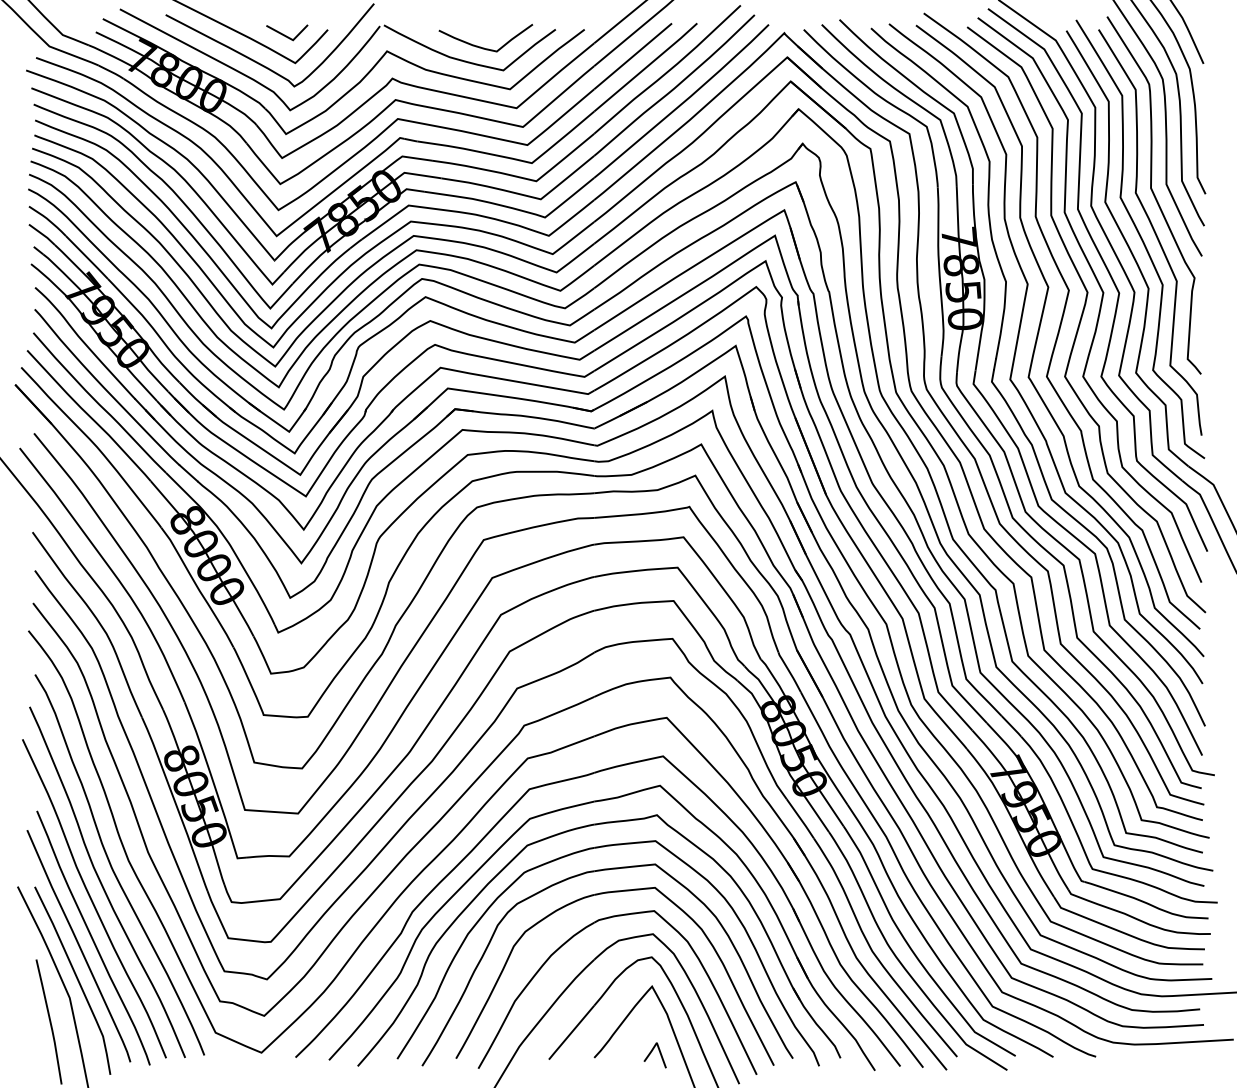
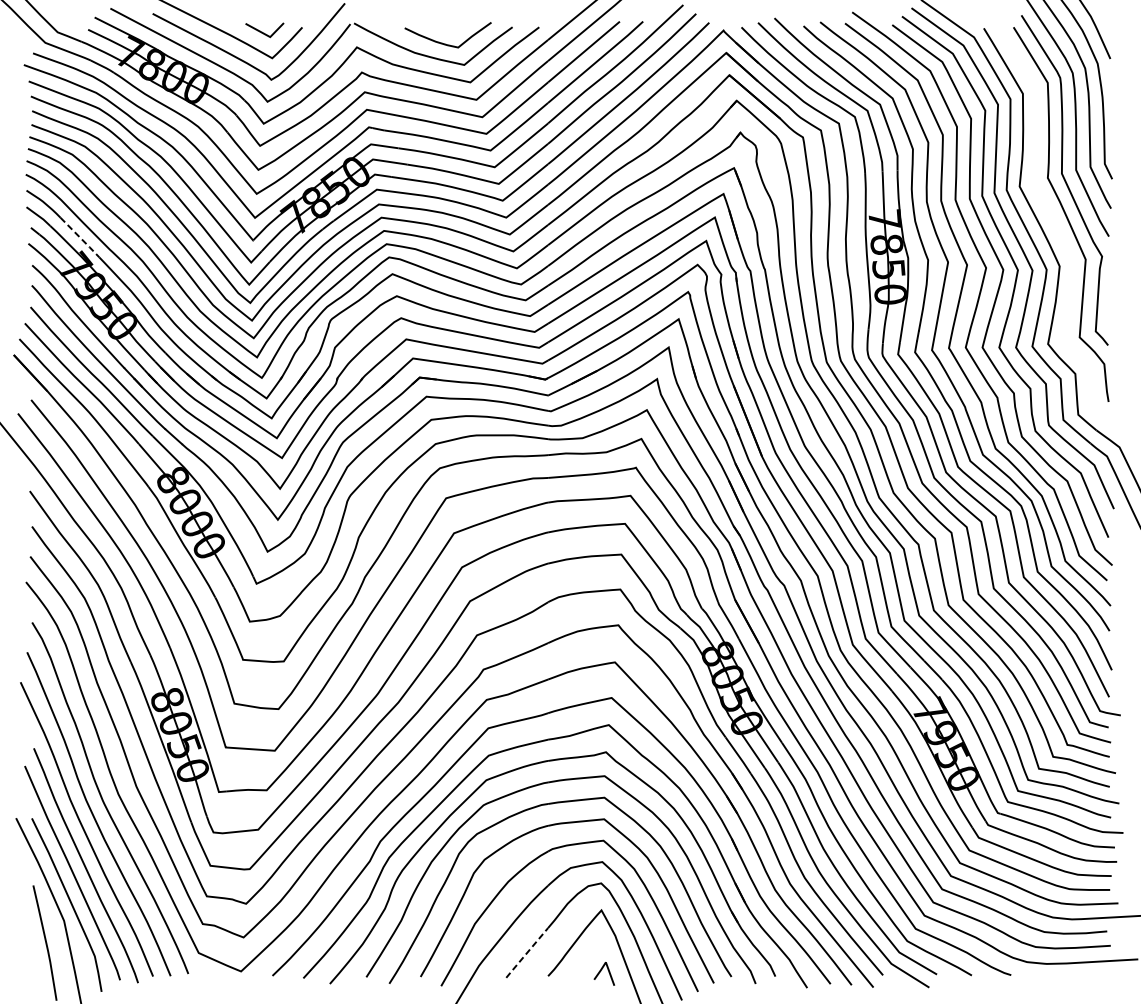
curve: (1140, 238) -> (1052, 220), removed
line: (87, 257) -> (80, 237), solid -> dashed
line: (571, 1033) -> (527, 953), solid -> dashed

